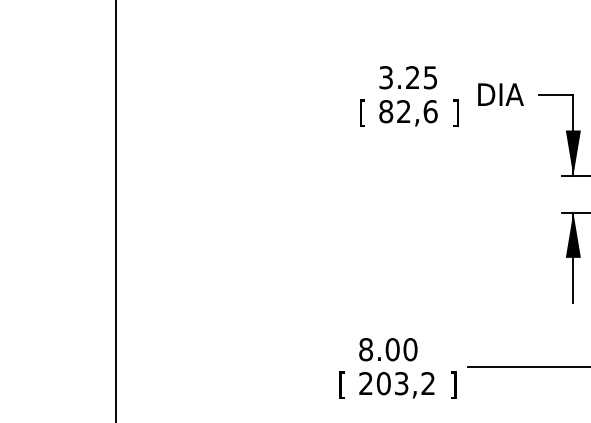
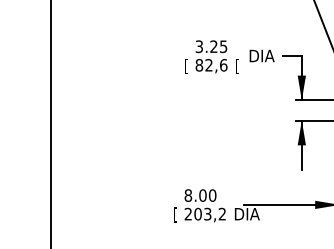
text: (455, 113) -> (237, 66), ] -> [
text: (472, 384) -> (246, 214), ] -> DIA

